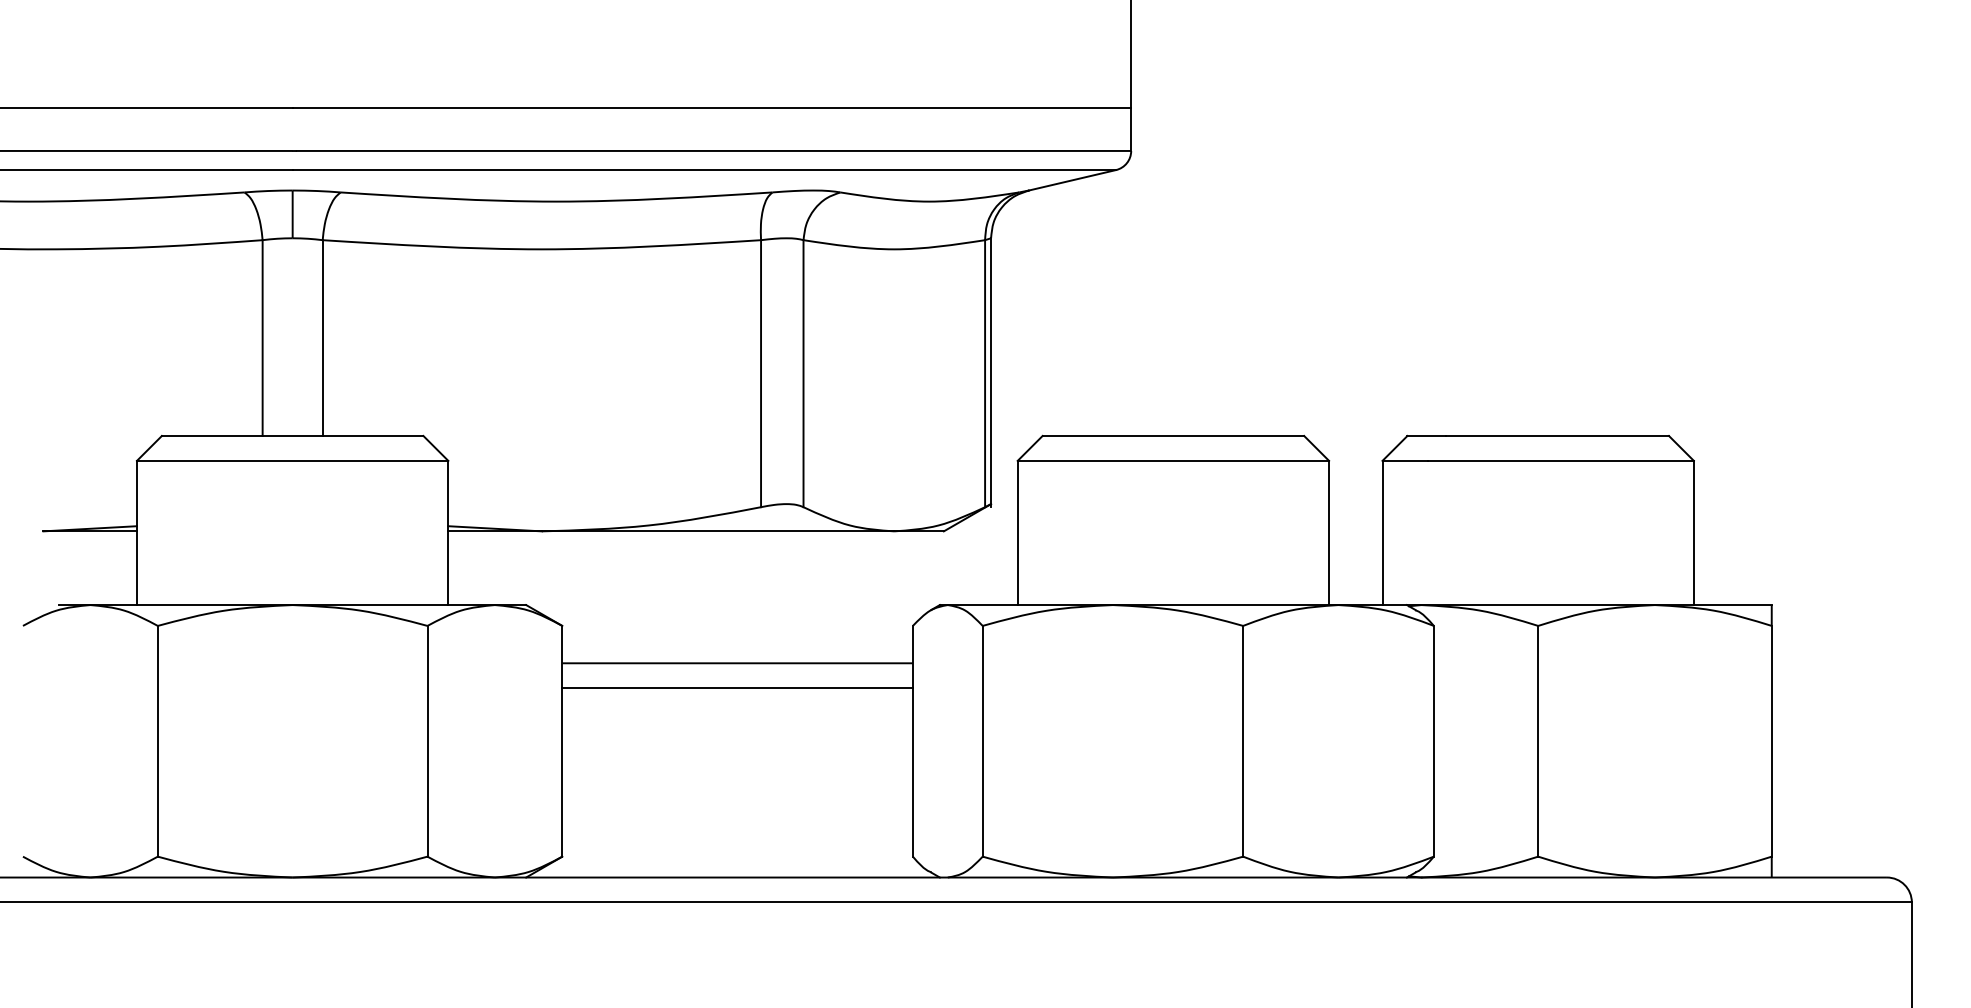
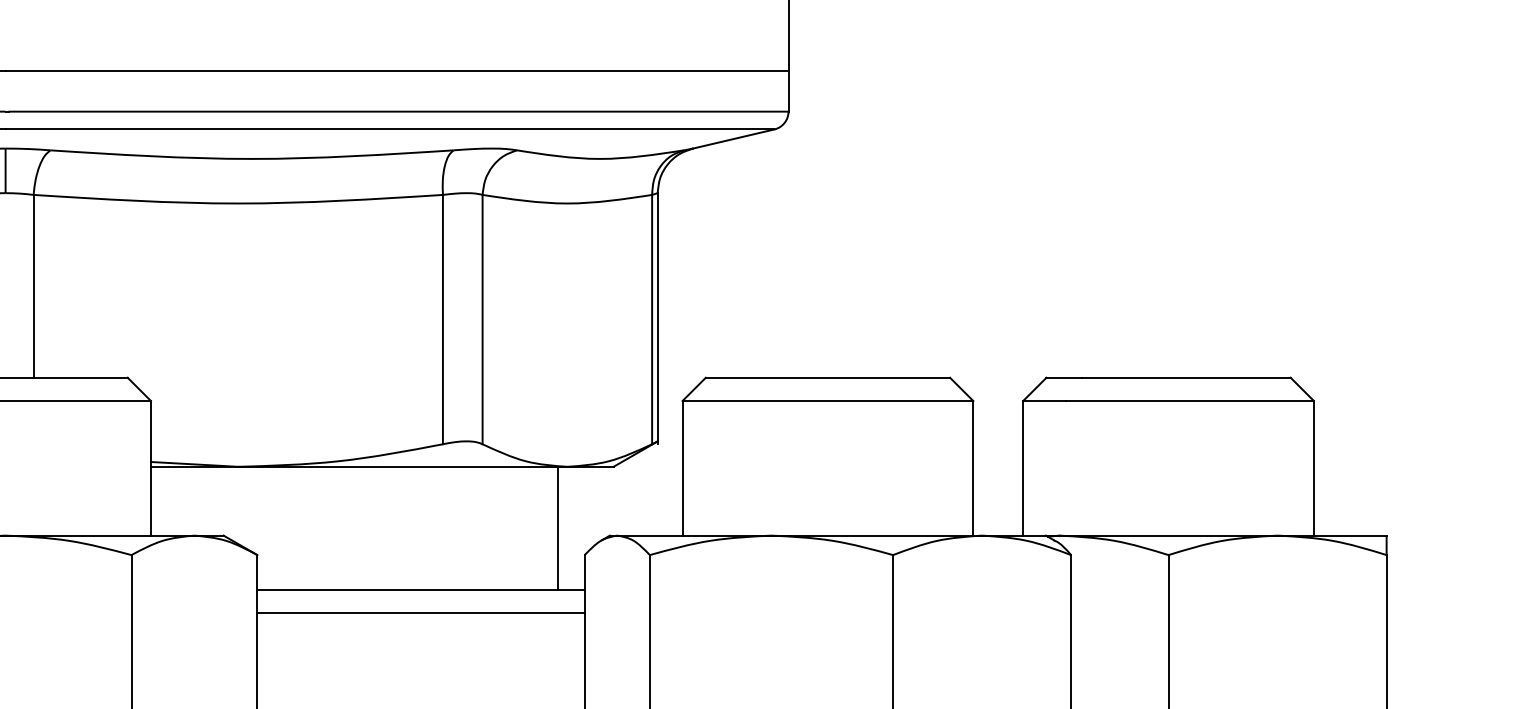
line: (884, 597) -> (558, 528), added

